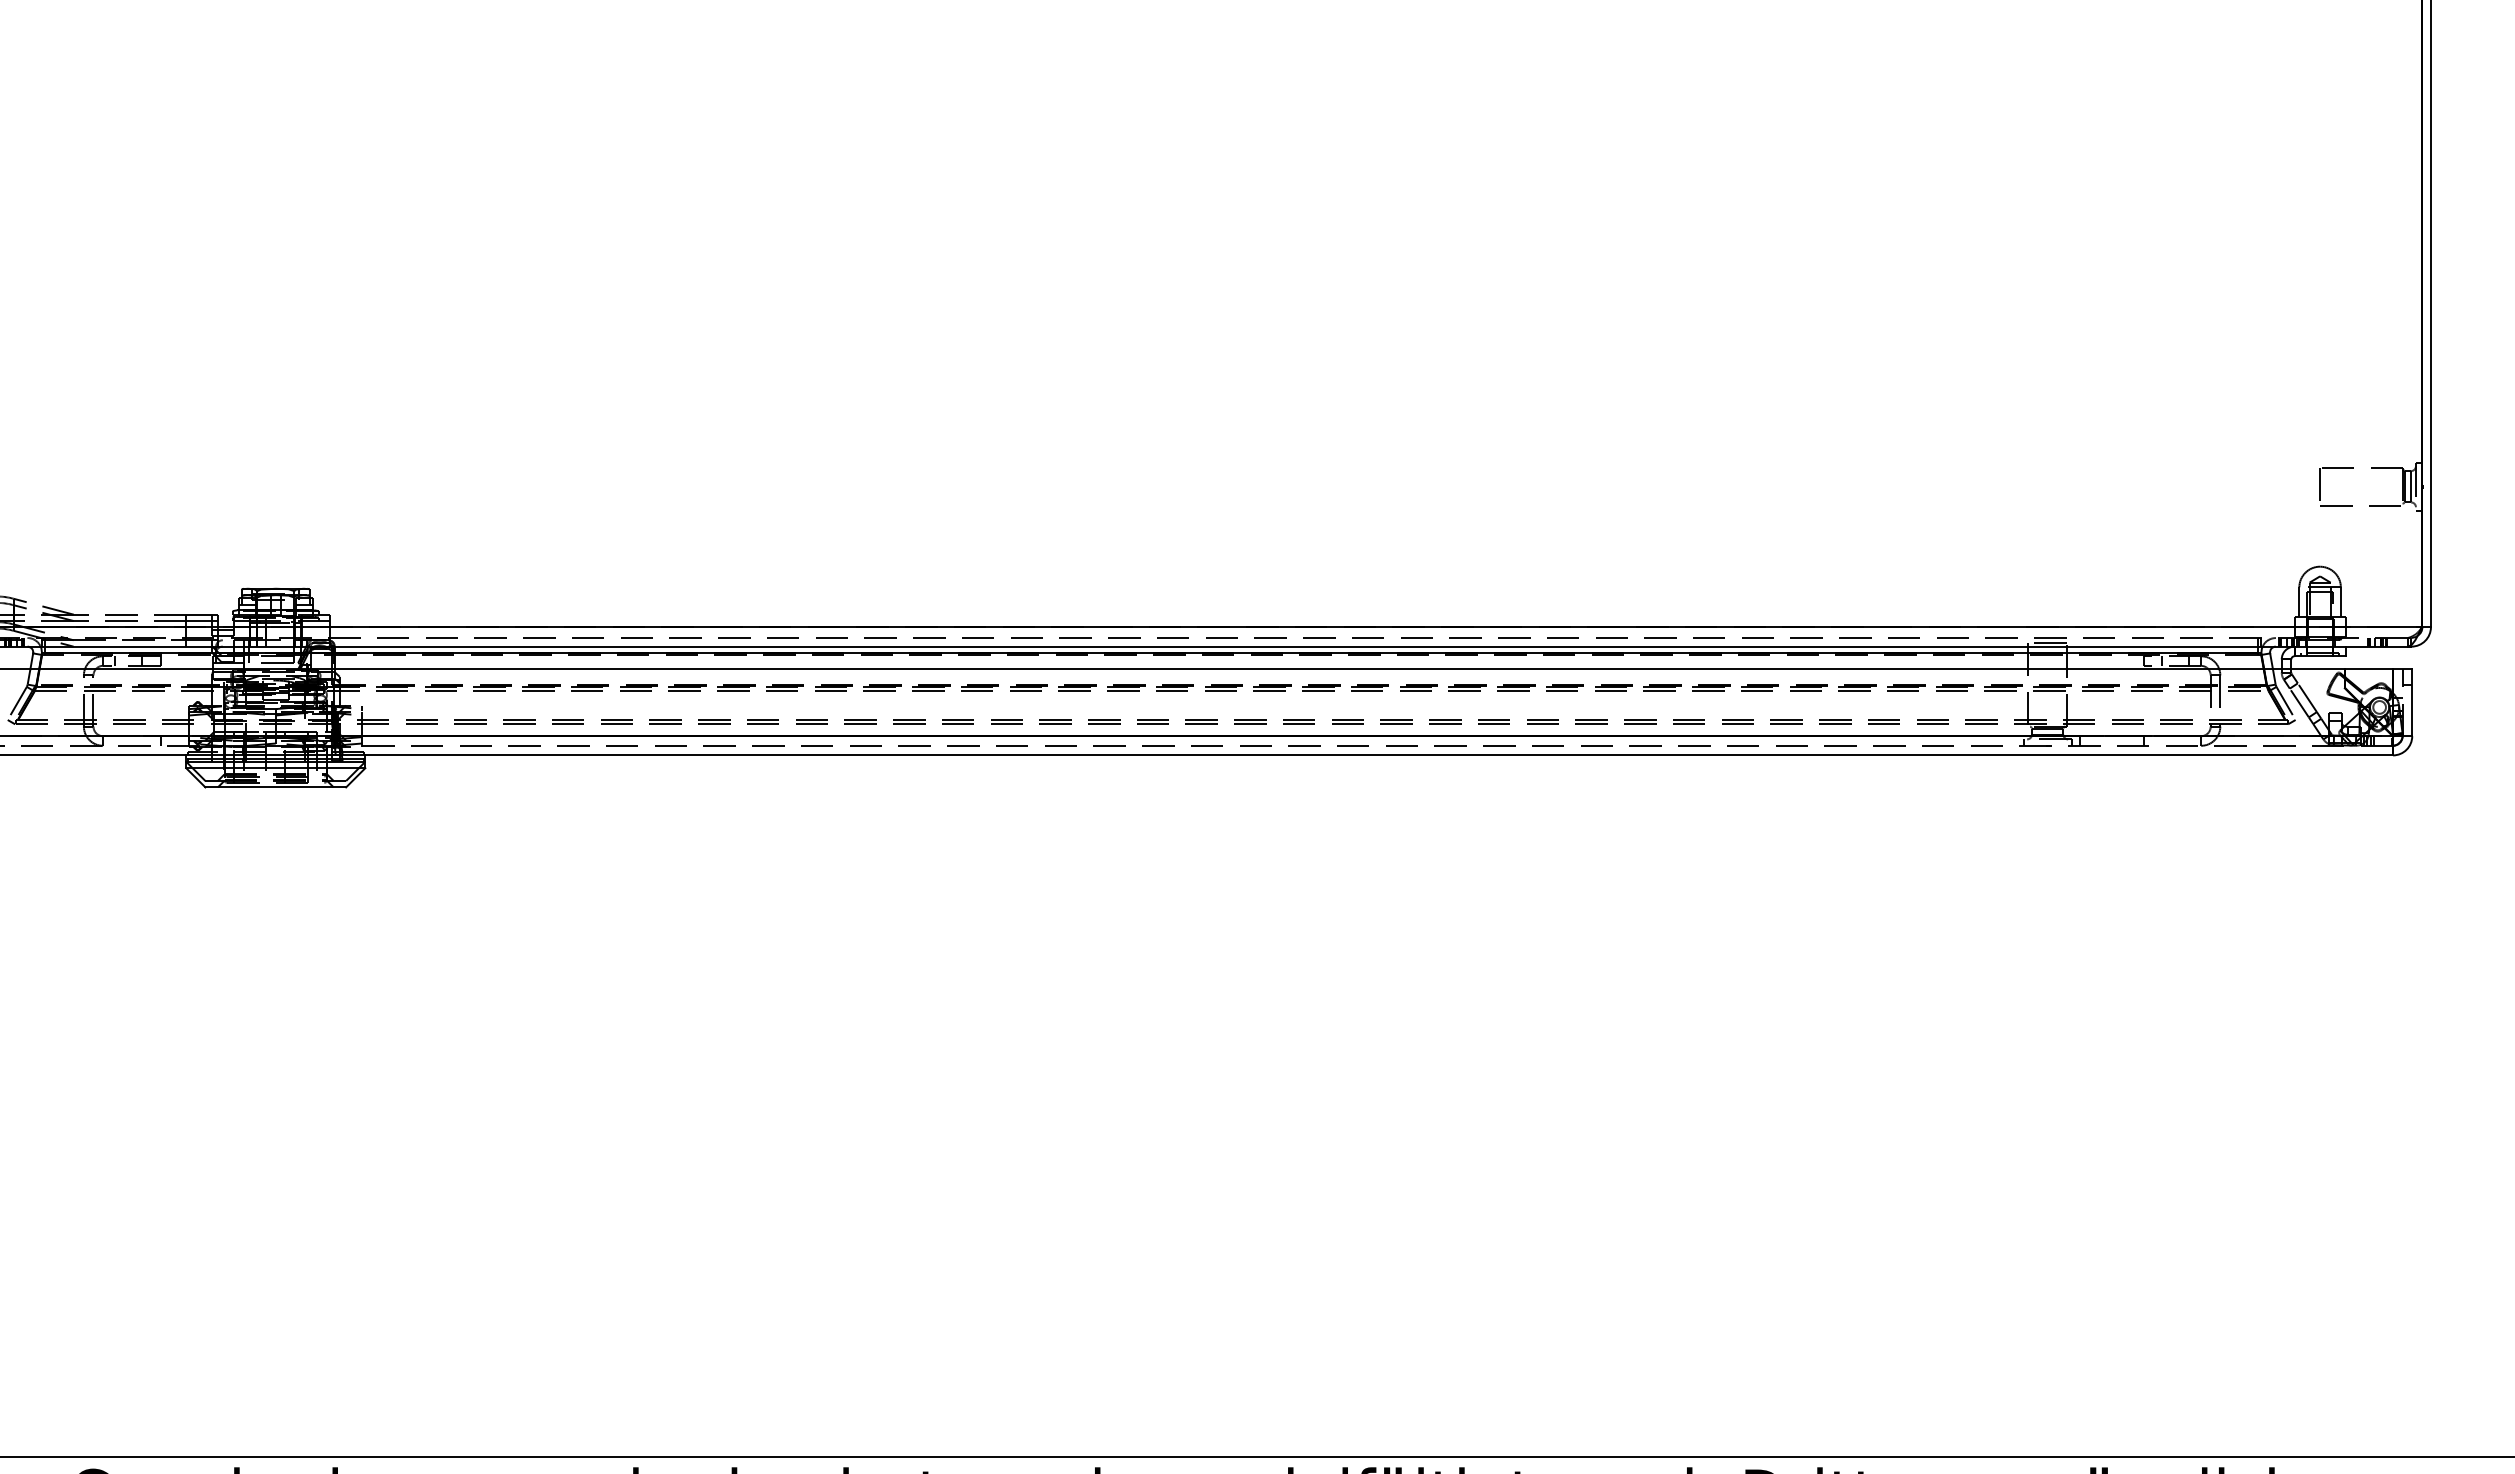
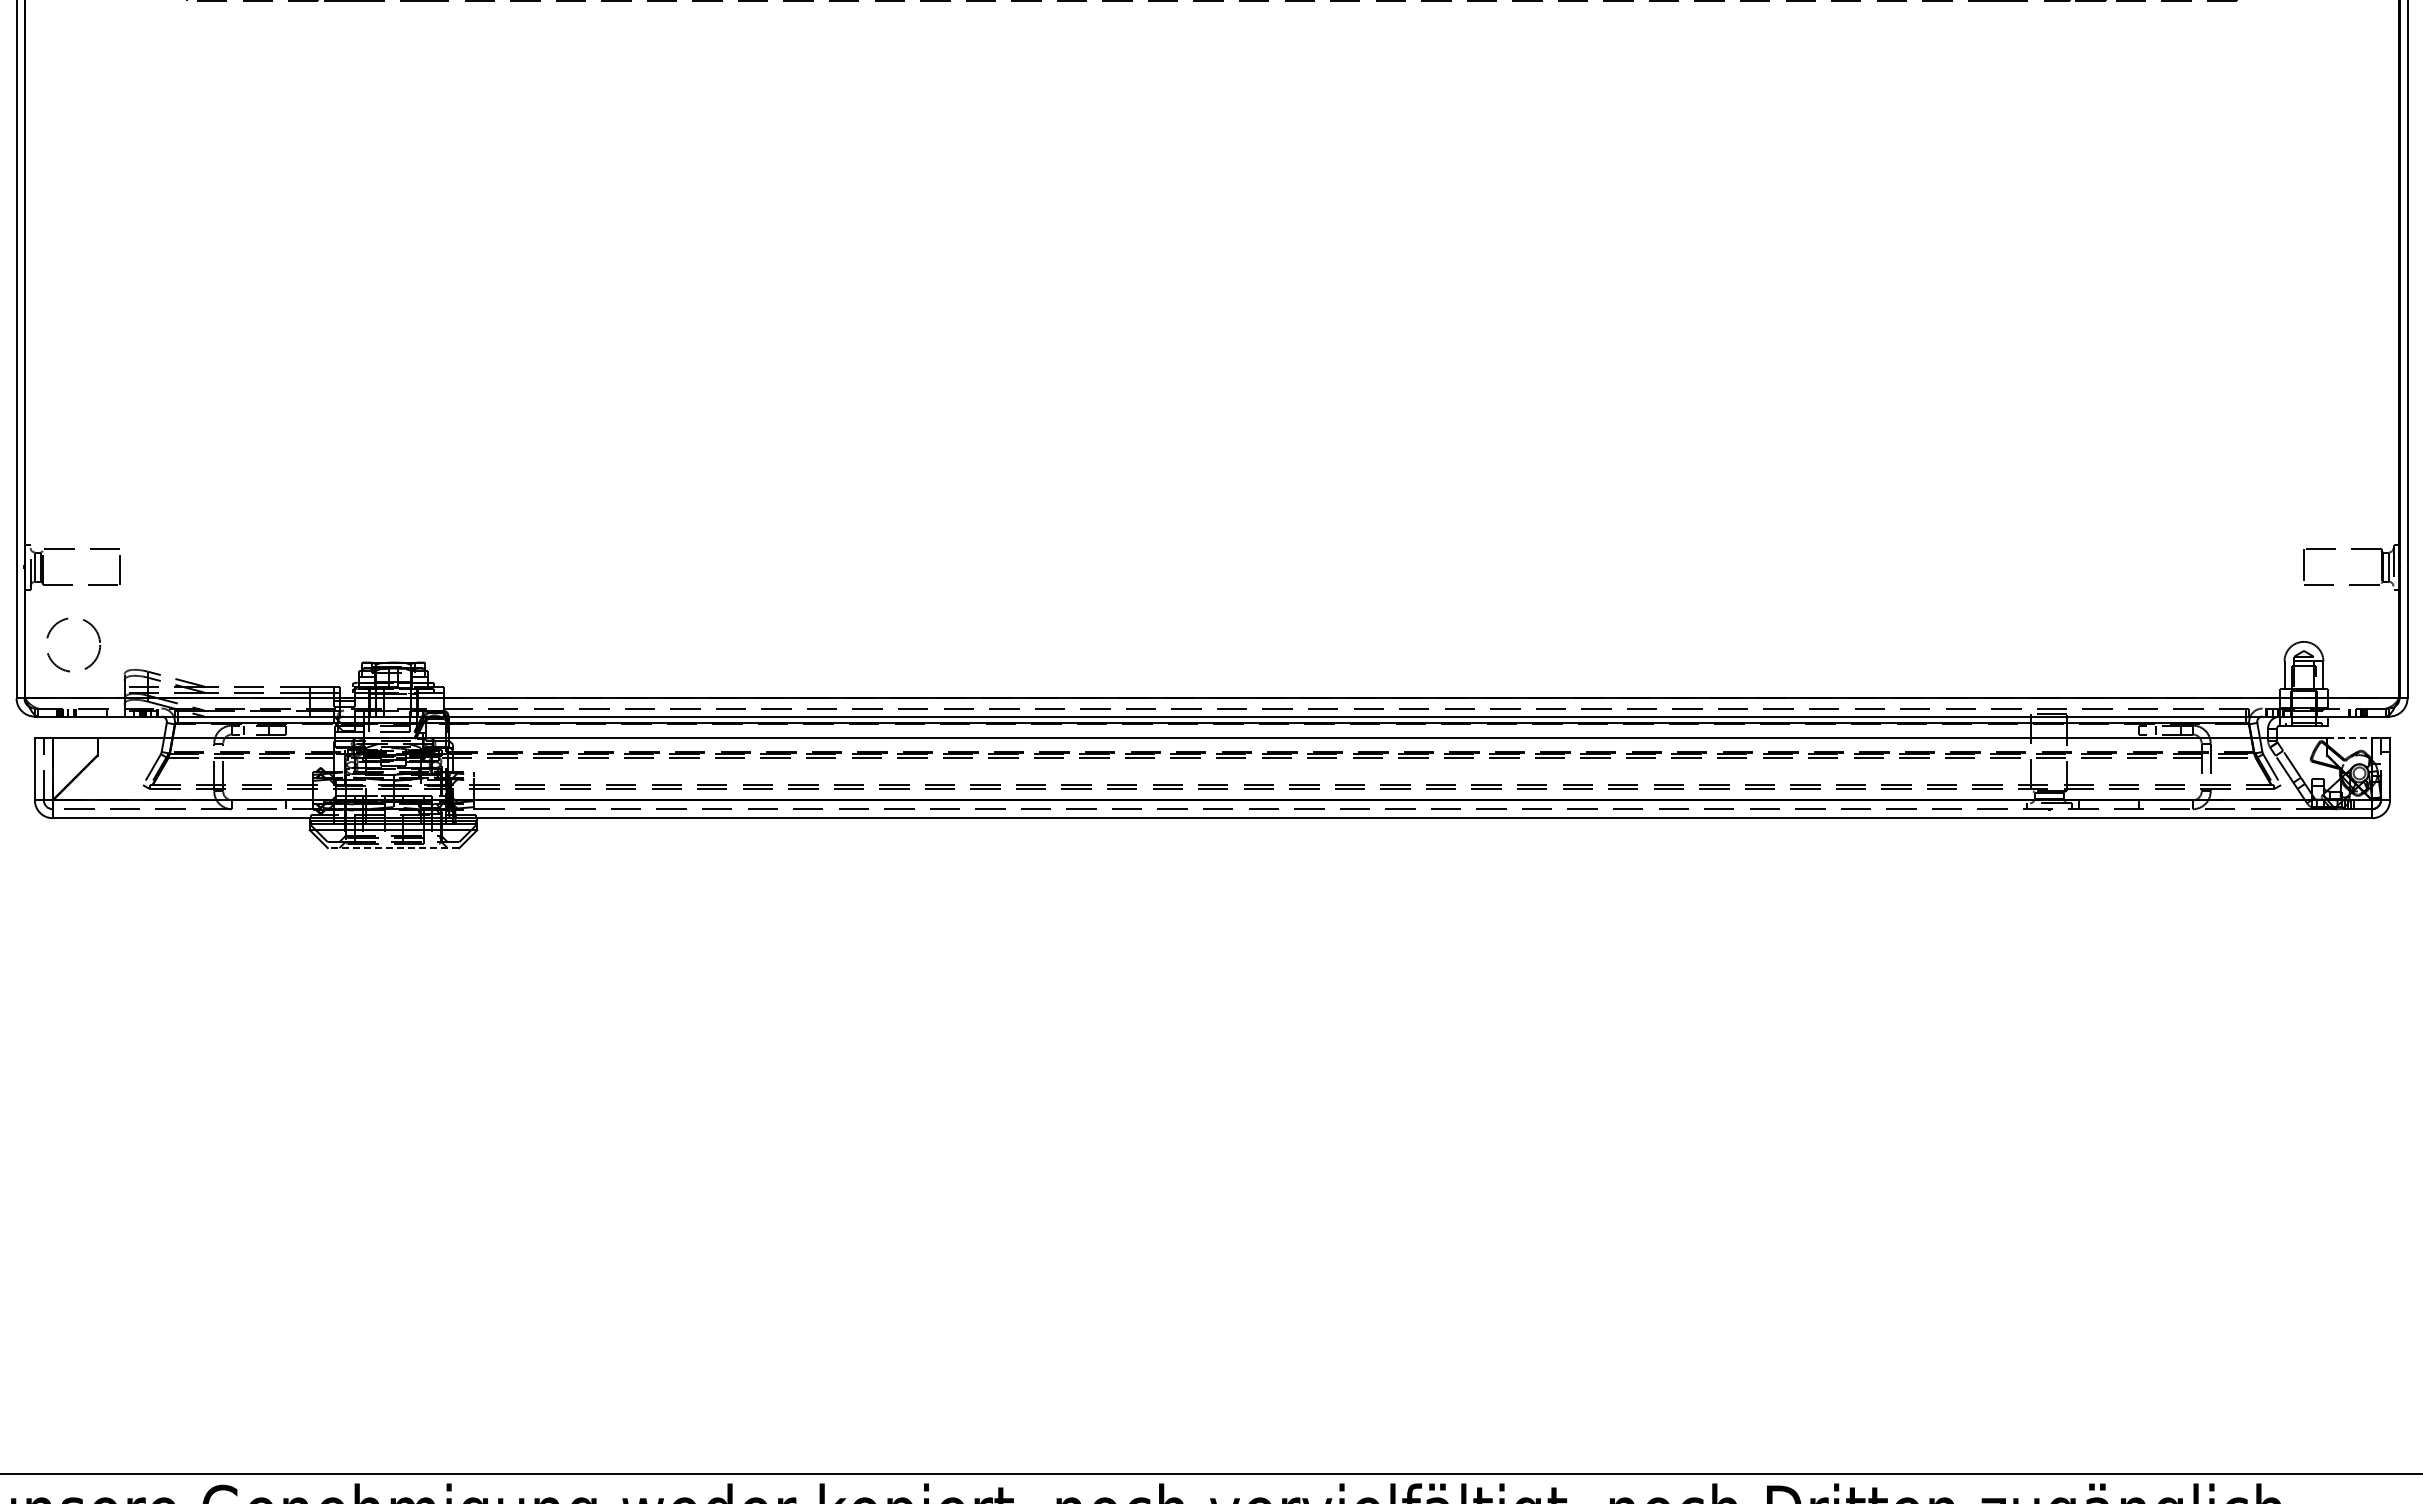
line: (2369, 669) -> (2350, 737), solid -> dashed
line: (275, 787) -> (393, 848), solid -> dashed

